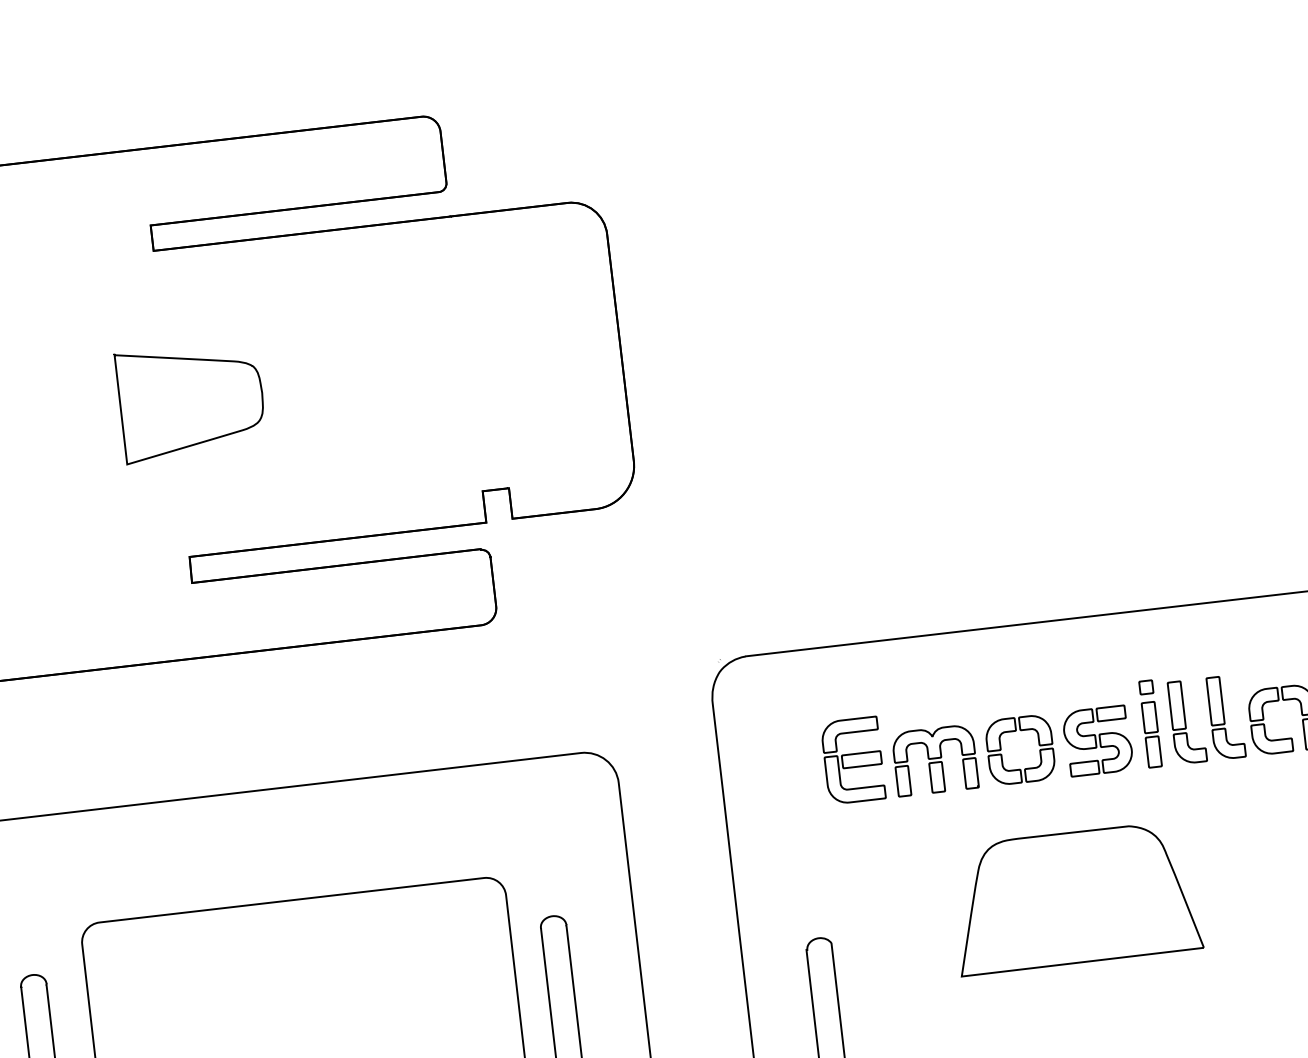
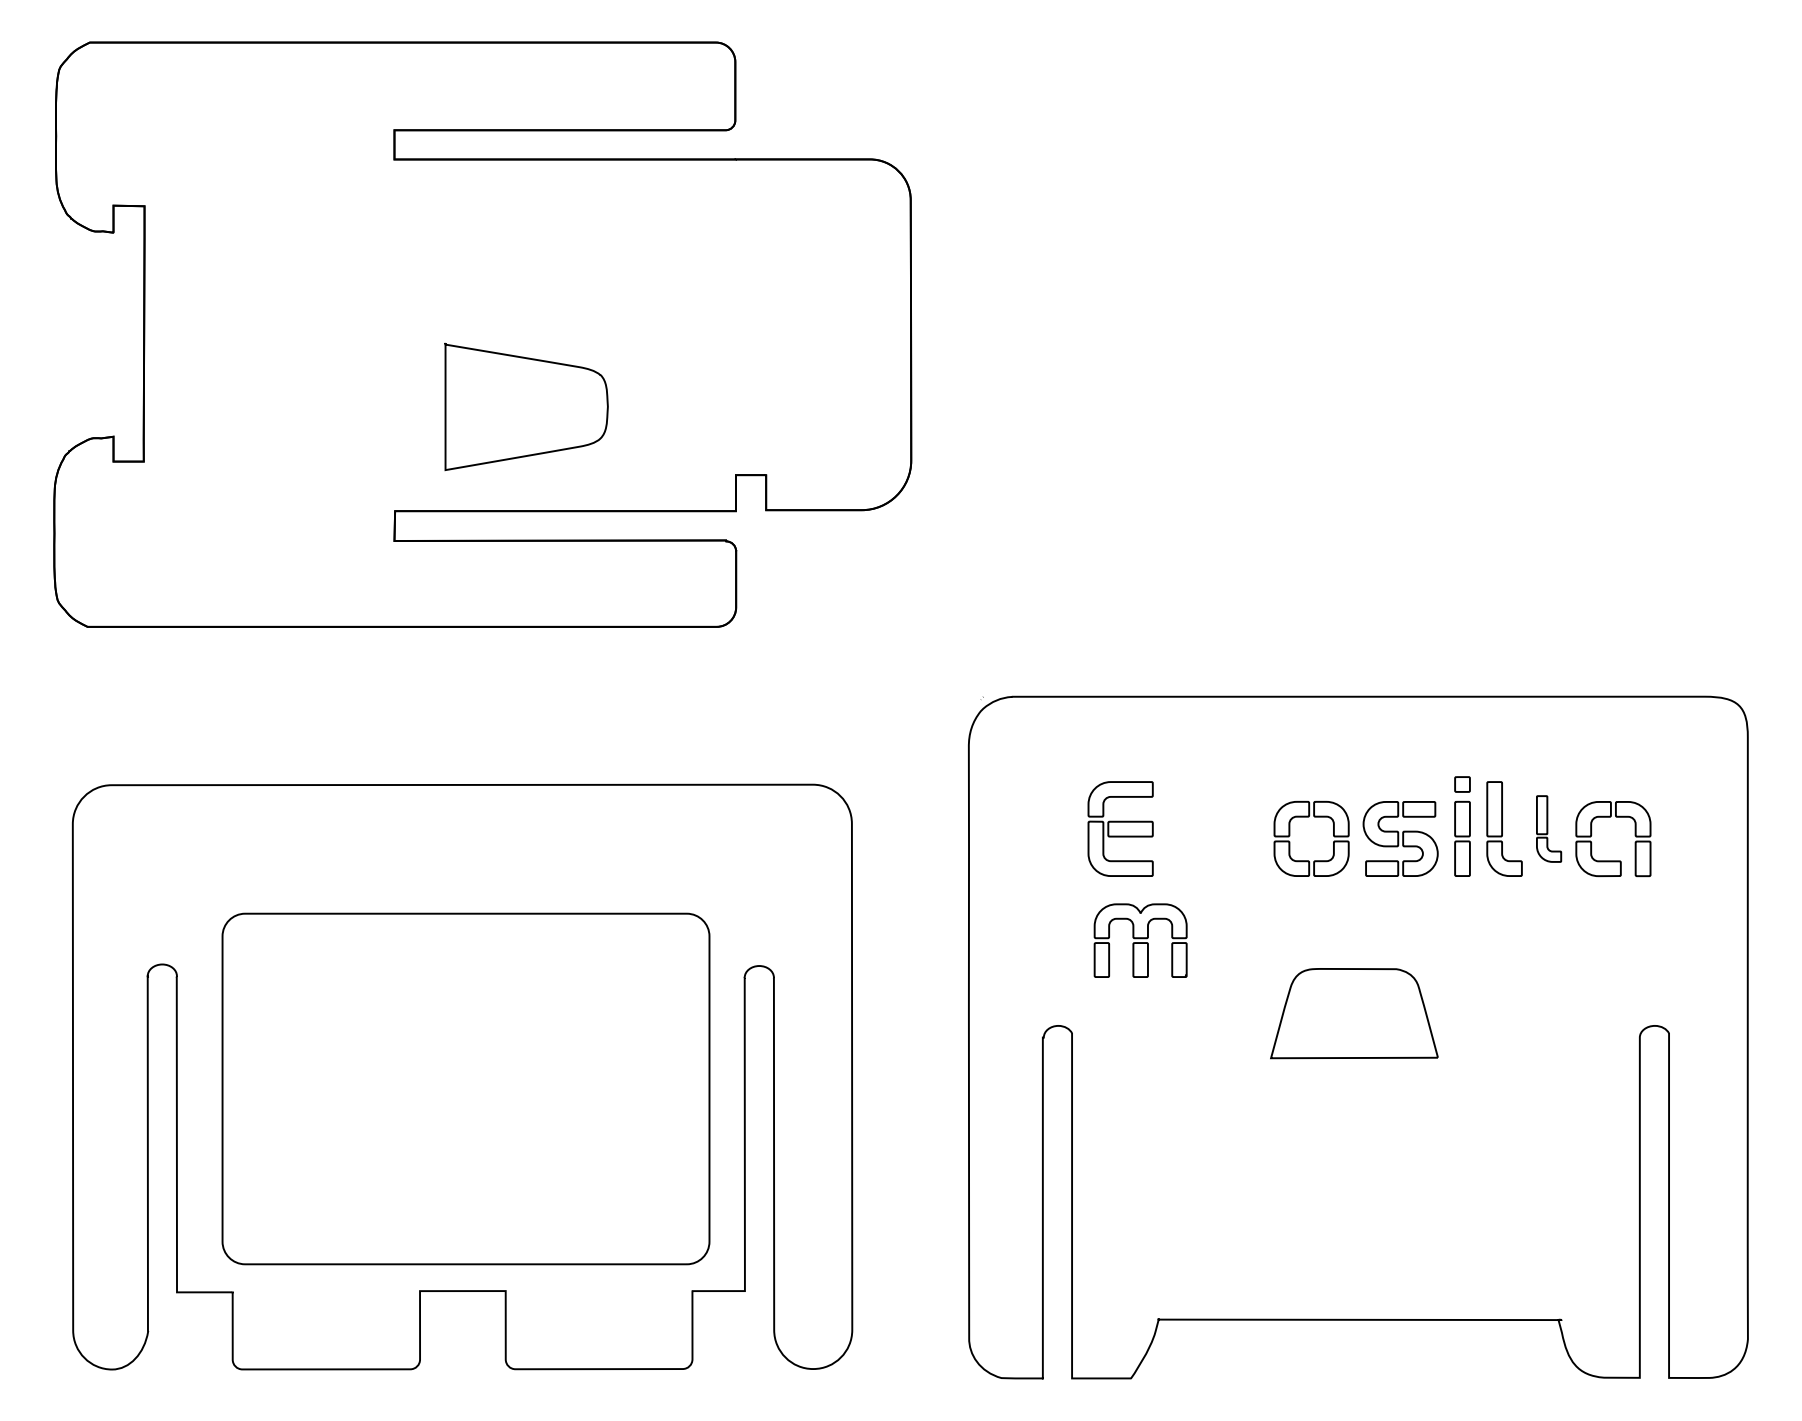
part: (191, 400) -> (526, 406), moved
part: (1225, 717) -> (1548, 828), size x0.7
part: (935, 760) -> (1140, 940), moved
part: (1075, 897) -> (1354, 1013), size x0.6

